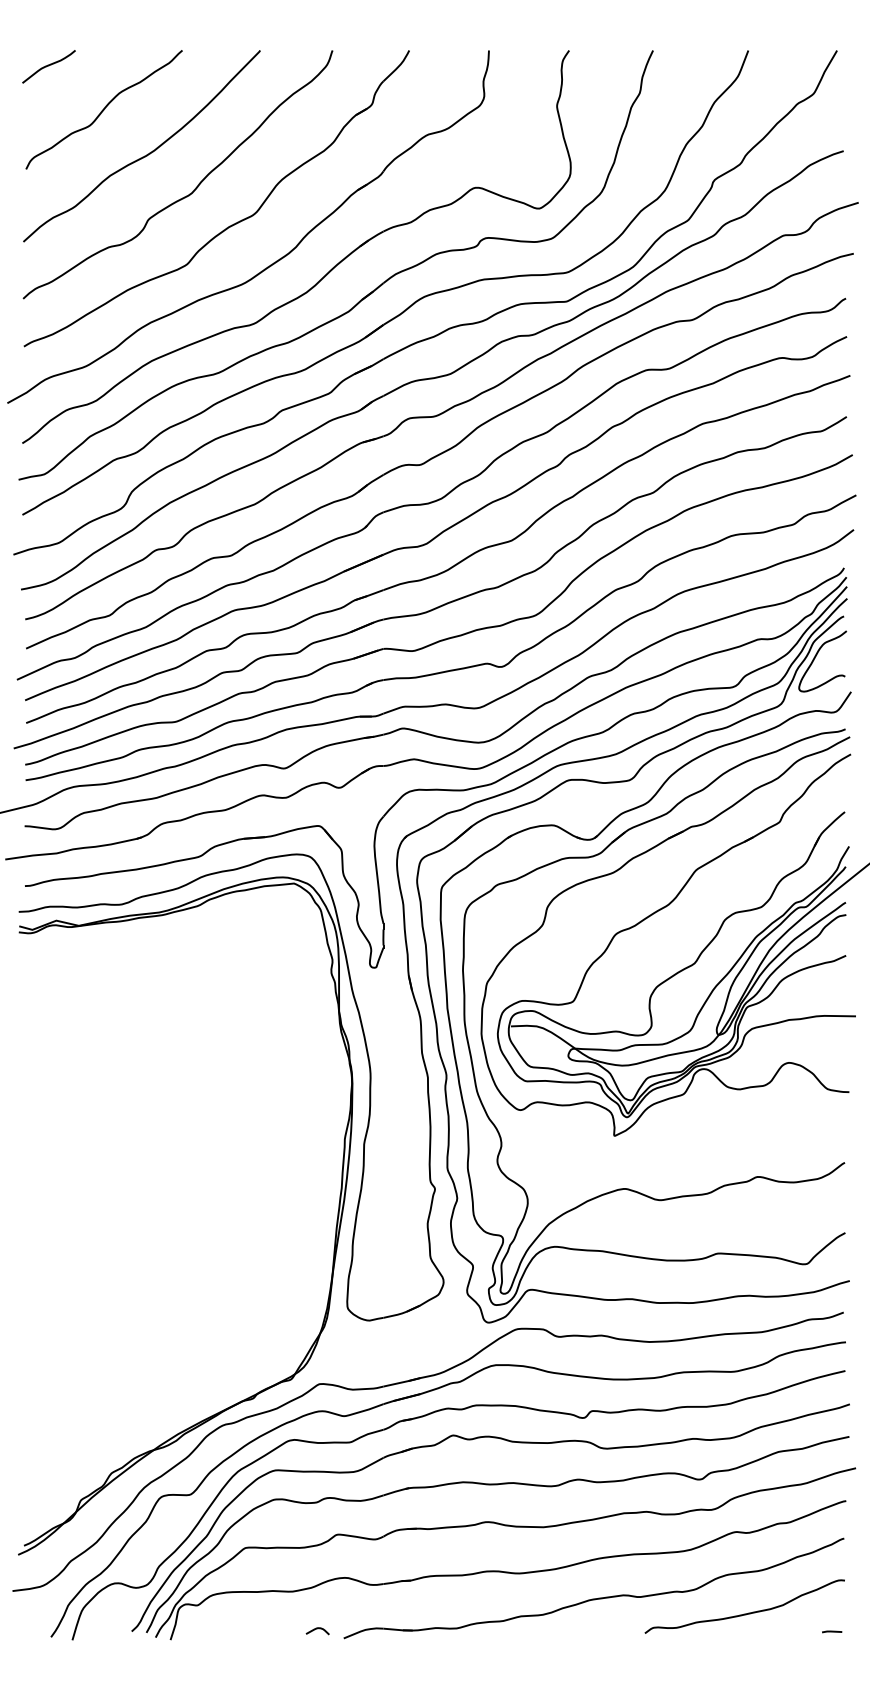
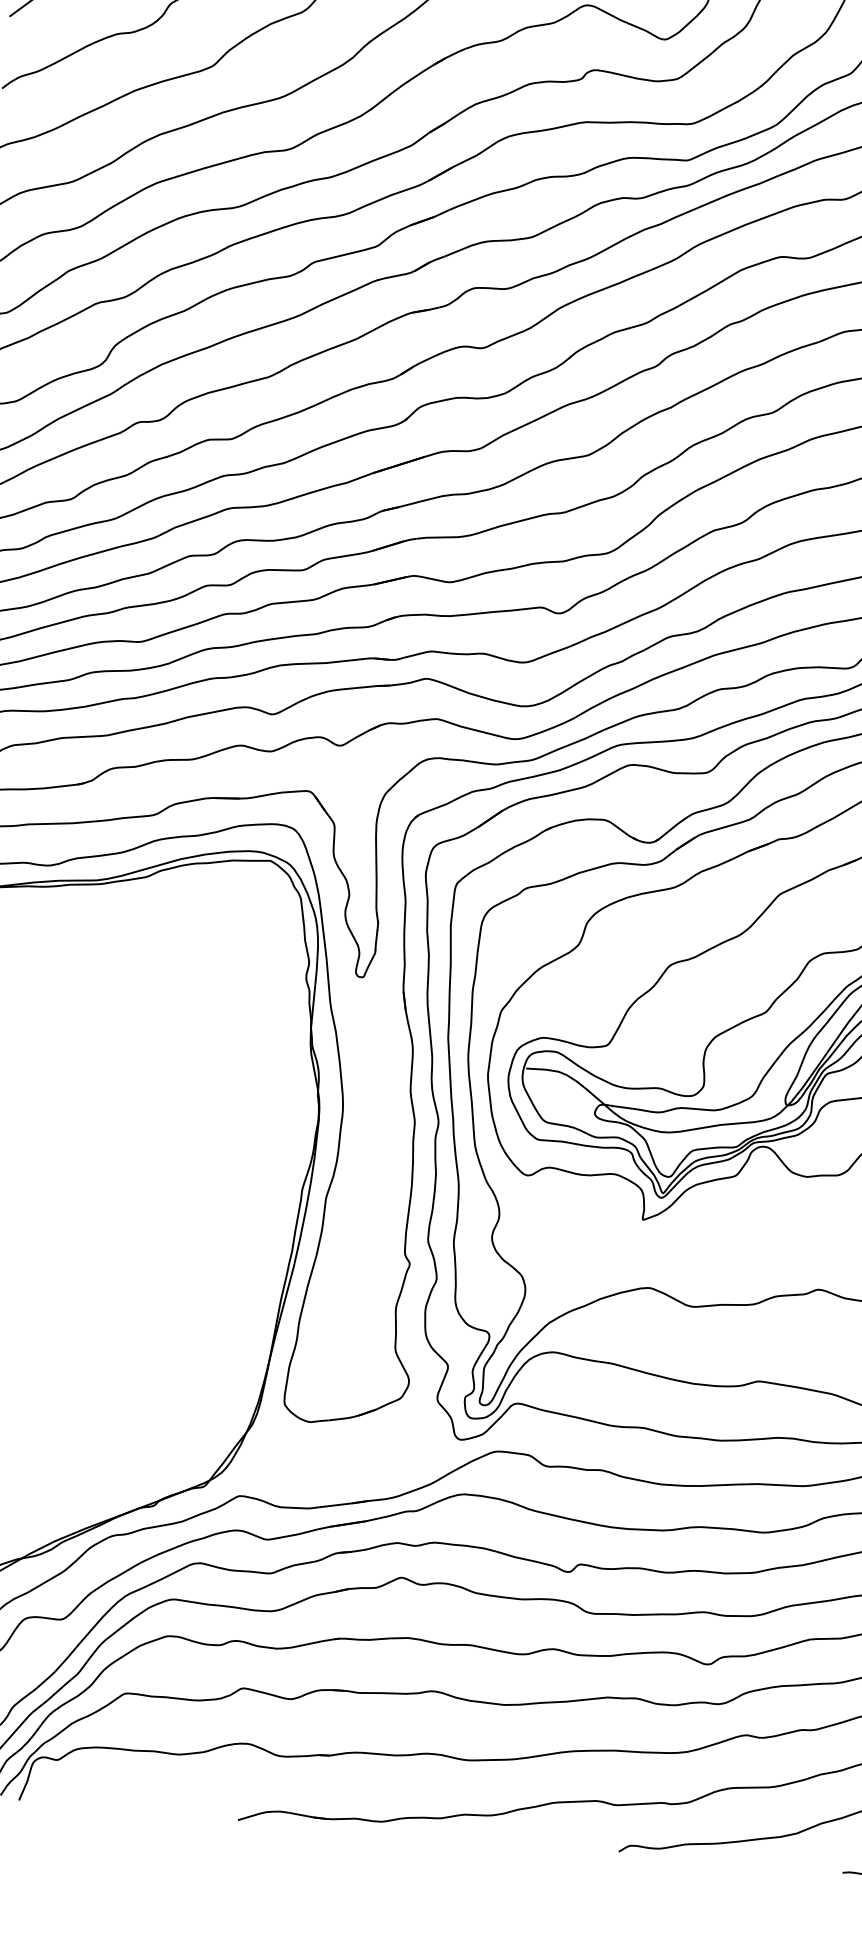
curve: (317, 1629) -> (205, 1805), removed

